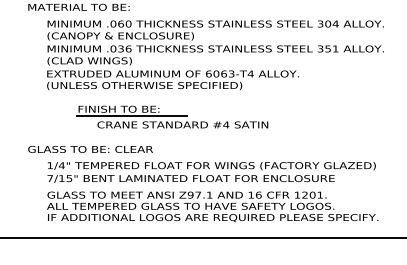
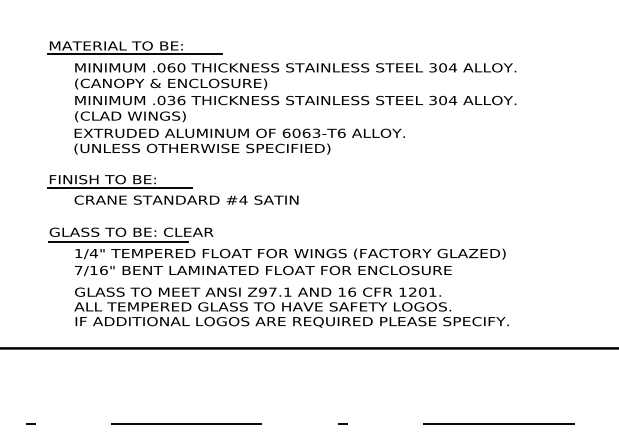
line: (93, 13) -> (135, 54), added
text: (332, 48) -> (448, 100), 351 -> 304
text: (250, 73) -> (341, 132), 6063-T4 -> 6063-T6
part: (172, 116) -> (172, 189), moved
line: (80, 156) -> (118, 241), added
text: (69, 178) -> (103, 270), 7/15" -> 7/16"

